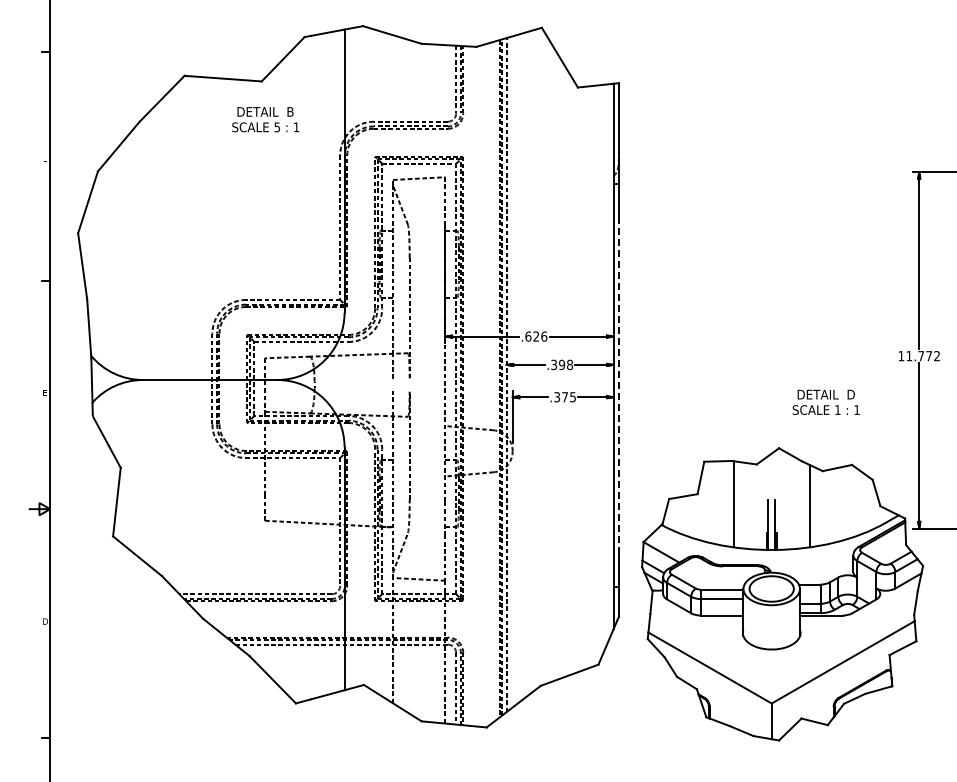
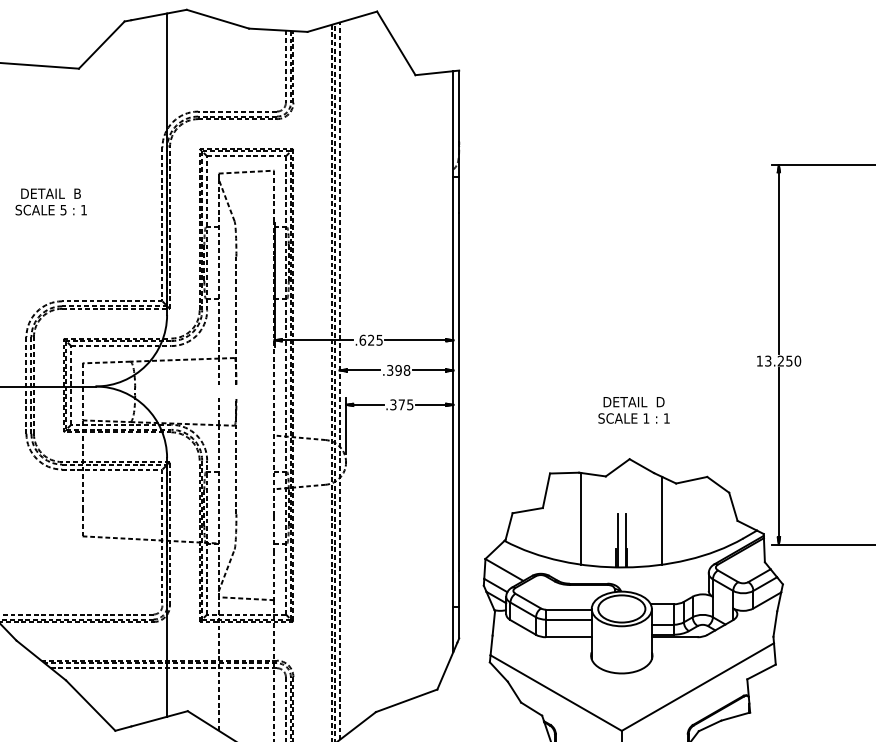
text: (265, 119) -> (51, 201), moved
text: (544, 336) -> (379, 340), .626 -> .625
text: (923, 356) -> (783, 361), 11.772 -> 13.250
line: (618, 384) -> (458, 391), dashed -> solid
text: (825, 401) -> (633, 409), moved

